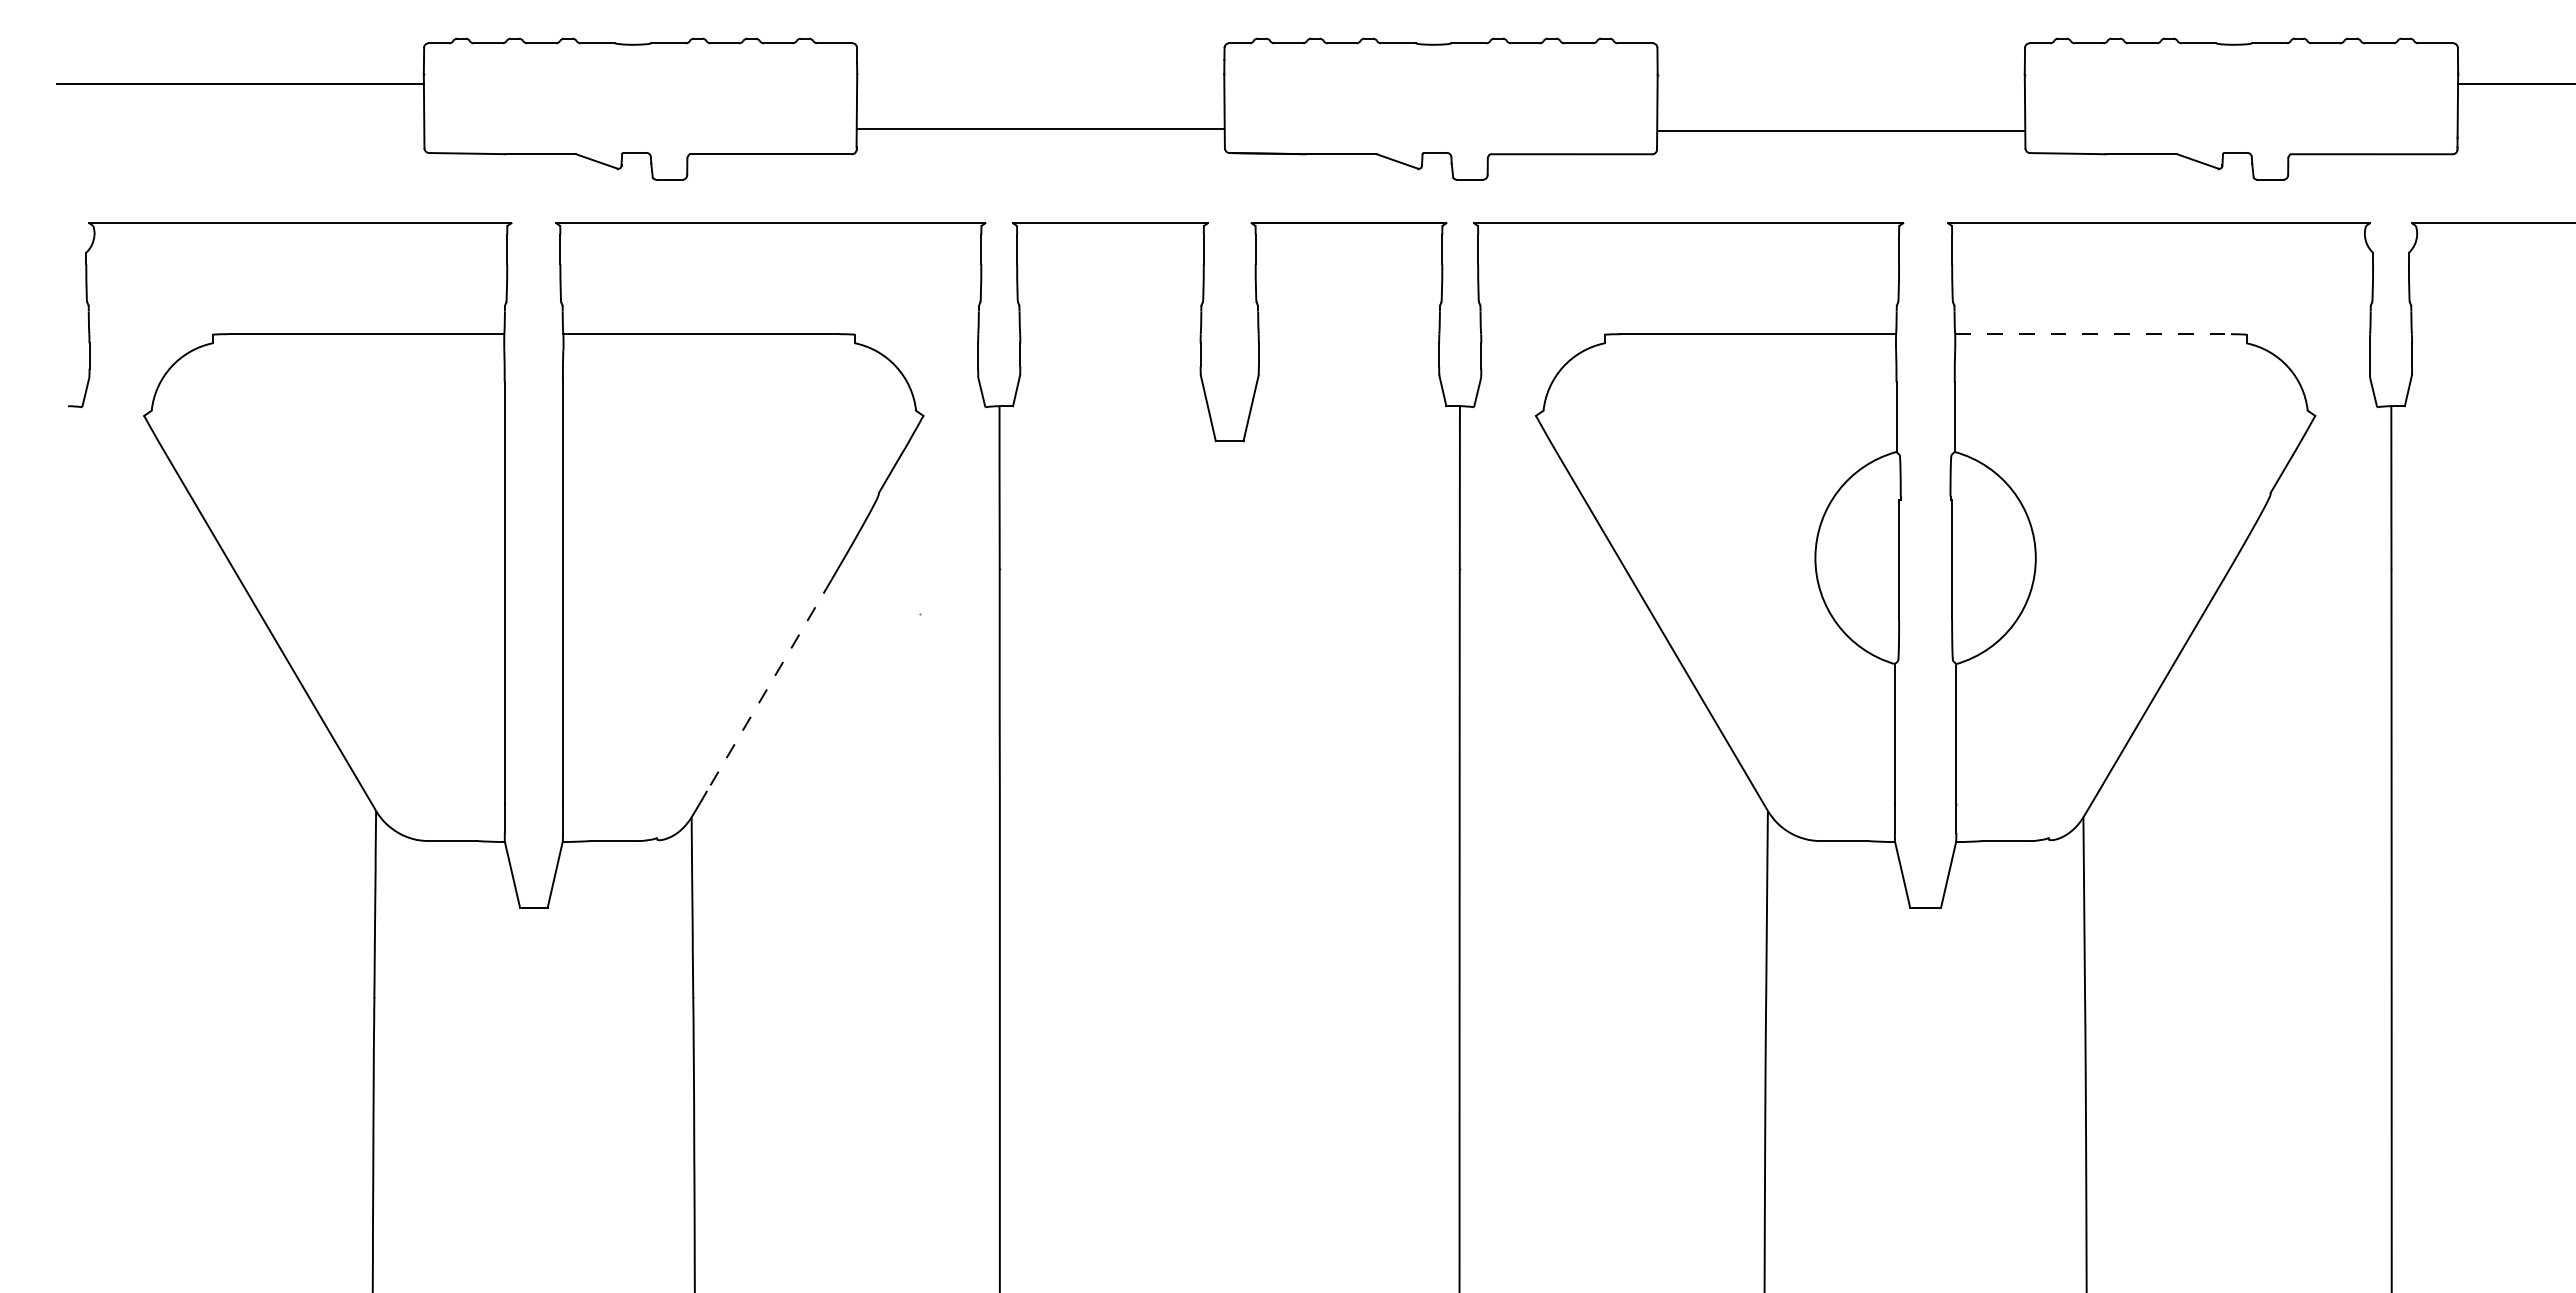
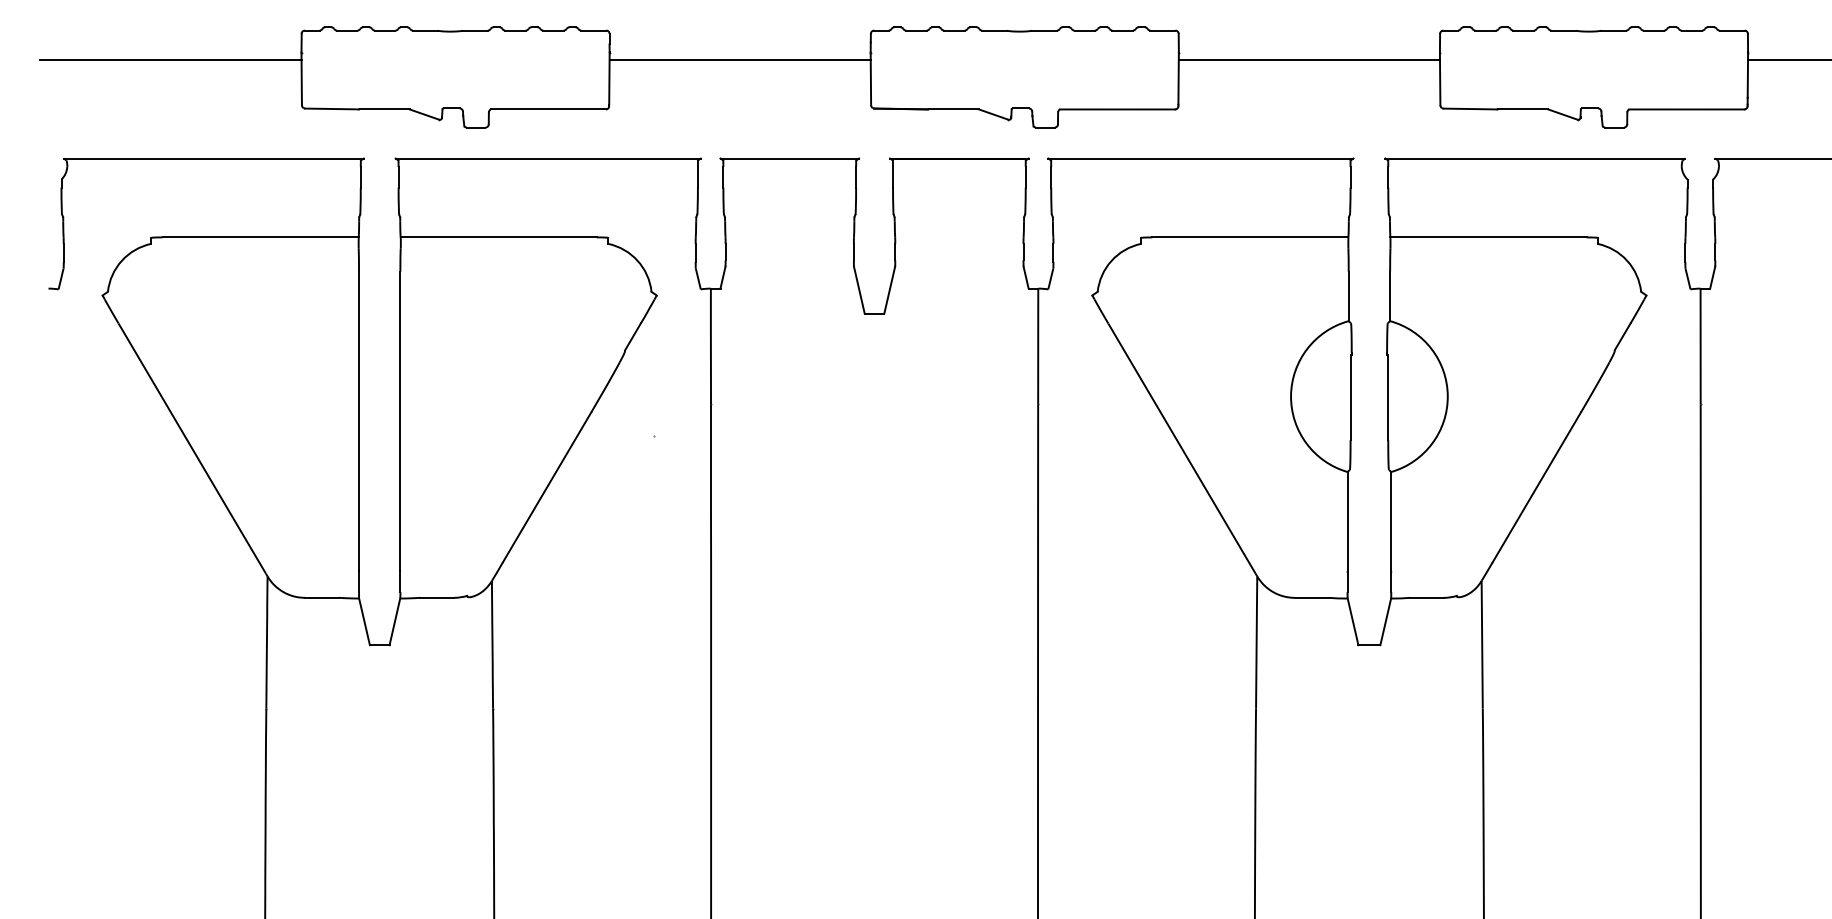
line: (1040, 129) -> (740, 59), moved
line: (1840, 131) -> (1308, 59), moved
line: (2093, 334) -> (1488, 237), dashed -> solid
line: (769, 685) -> (547, 487), dashed -> solid

